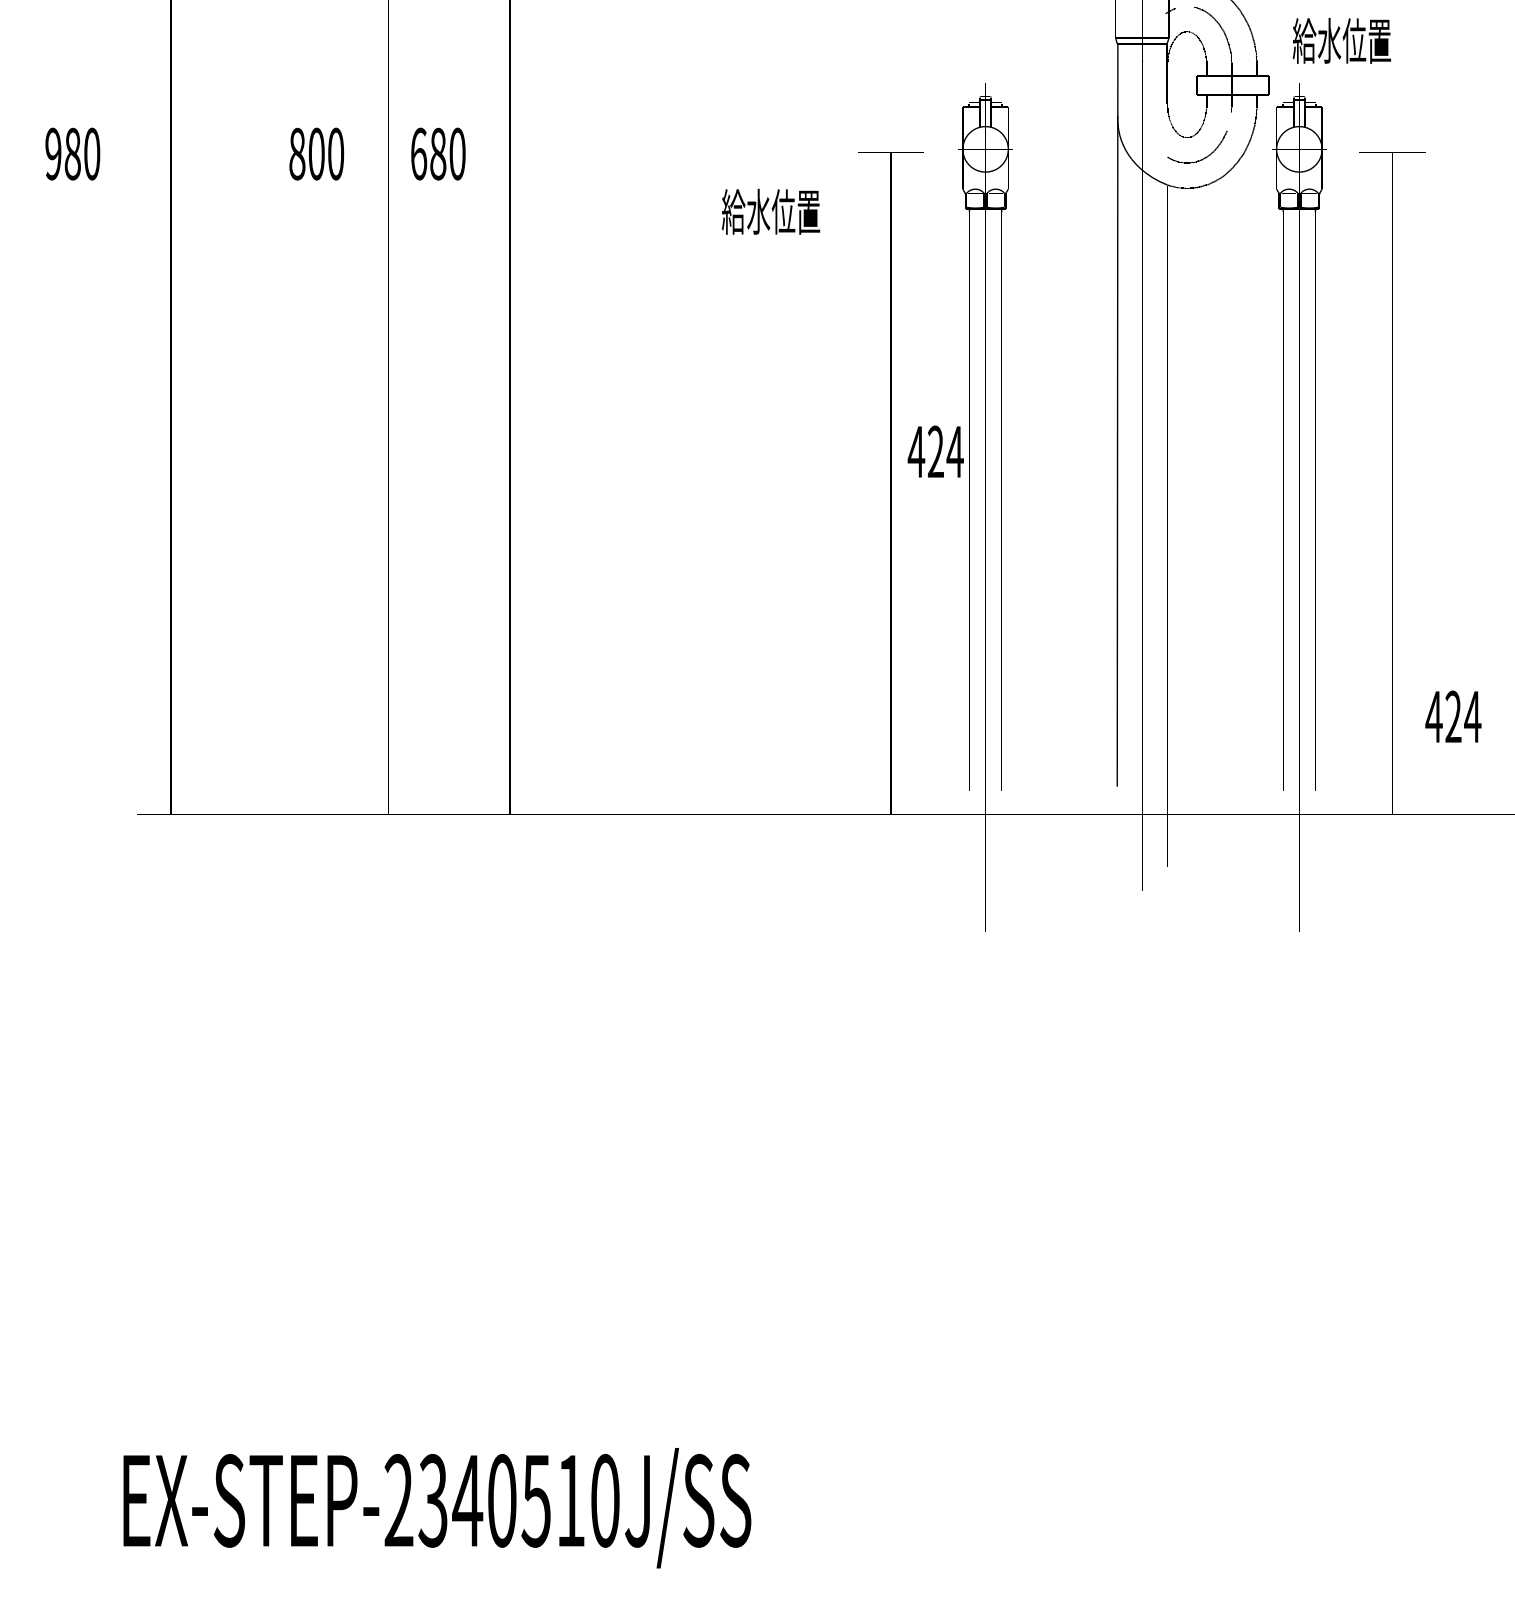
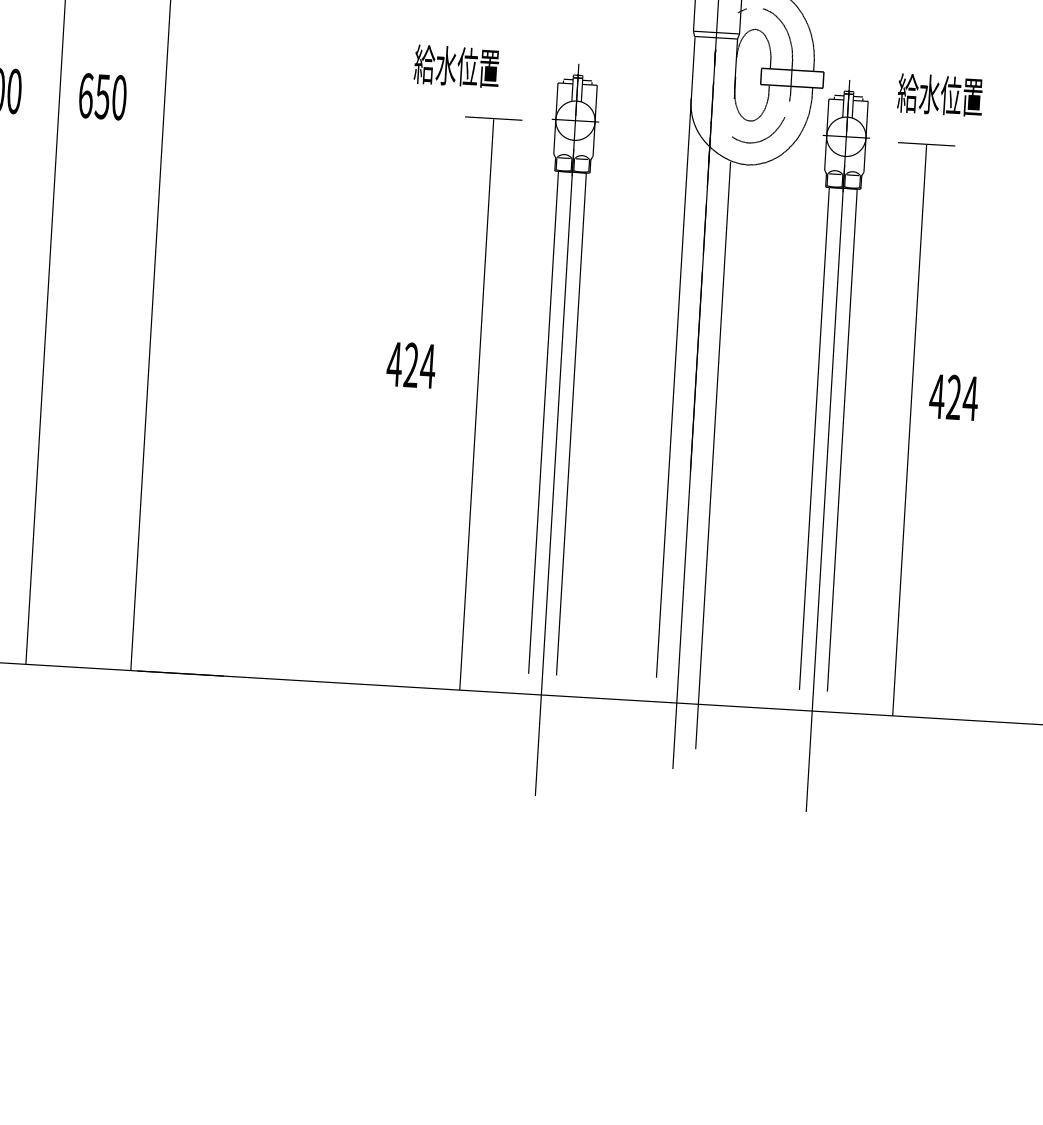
text: (1341, 40) -> (939, 94), moved
text: (437, 153) -> (102, 96), 680 -> 650
text: (771, 211) -> (457, 66), moved
text: (935, 451) -> (411, 364), moved
text: (1453, 716) -> (954, 397), moved

